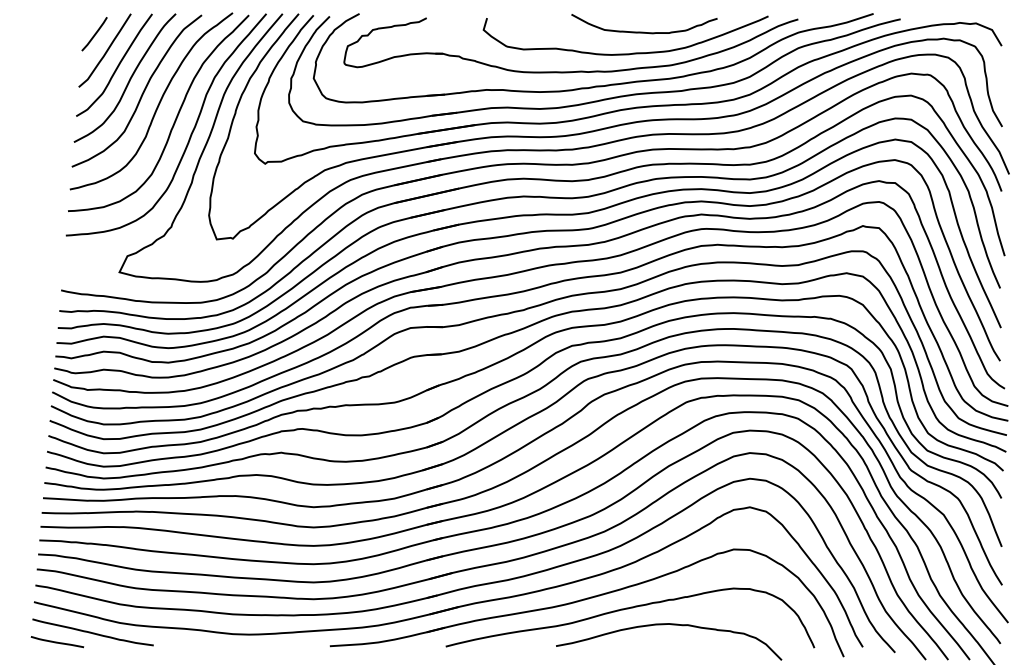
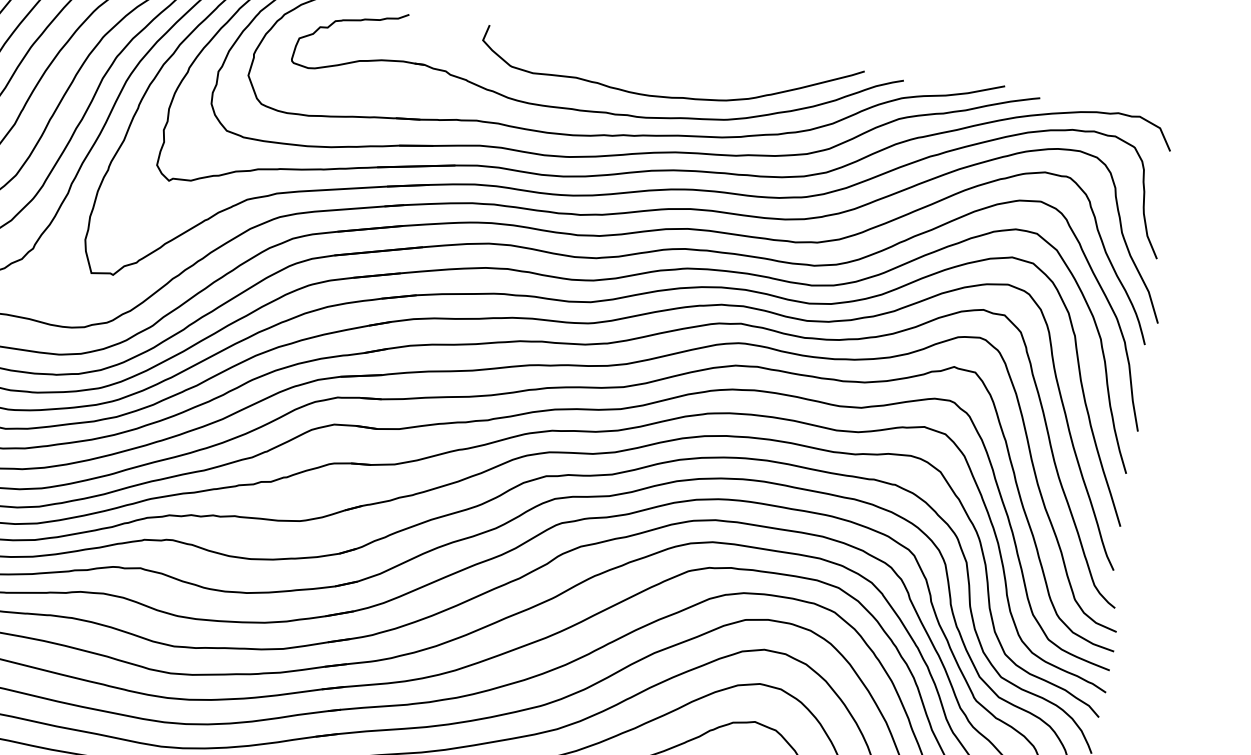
curve: (644, 31) -> (696, 70), removed

